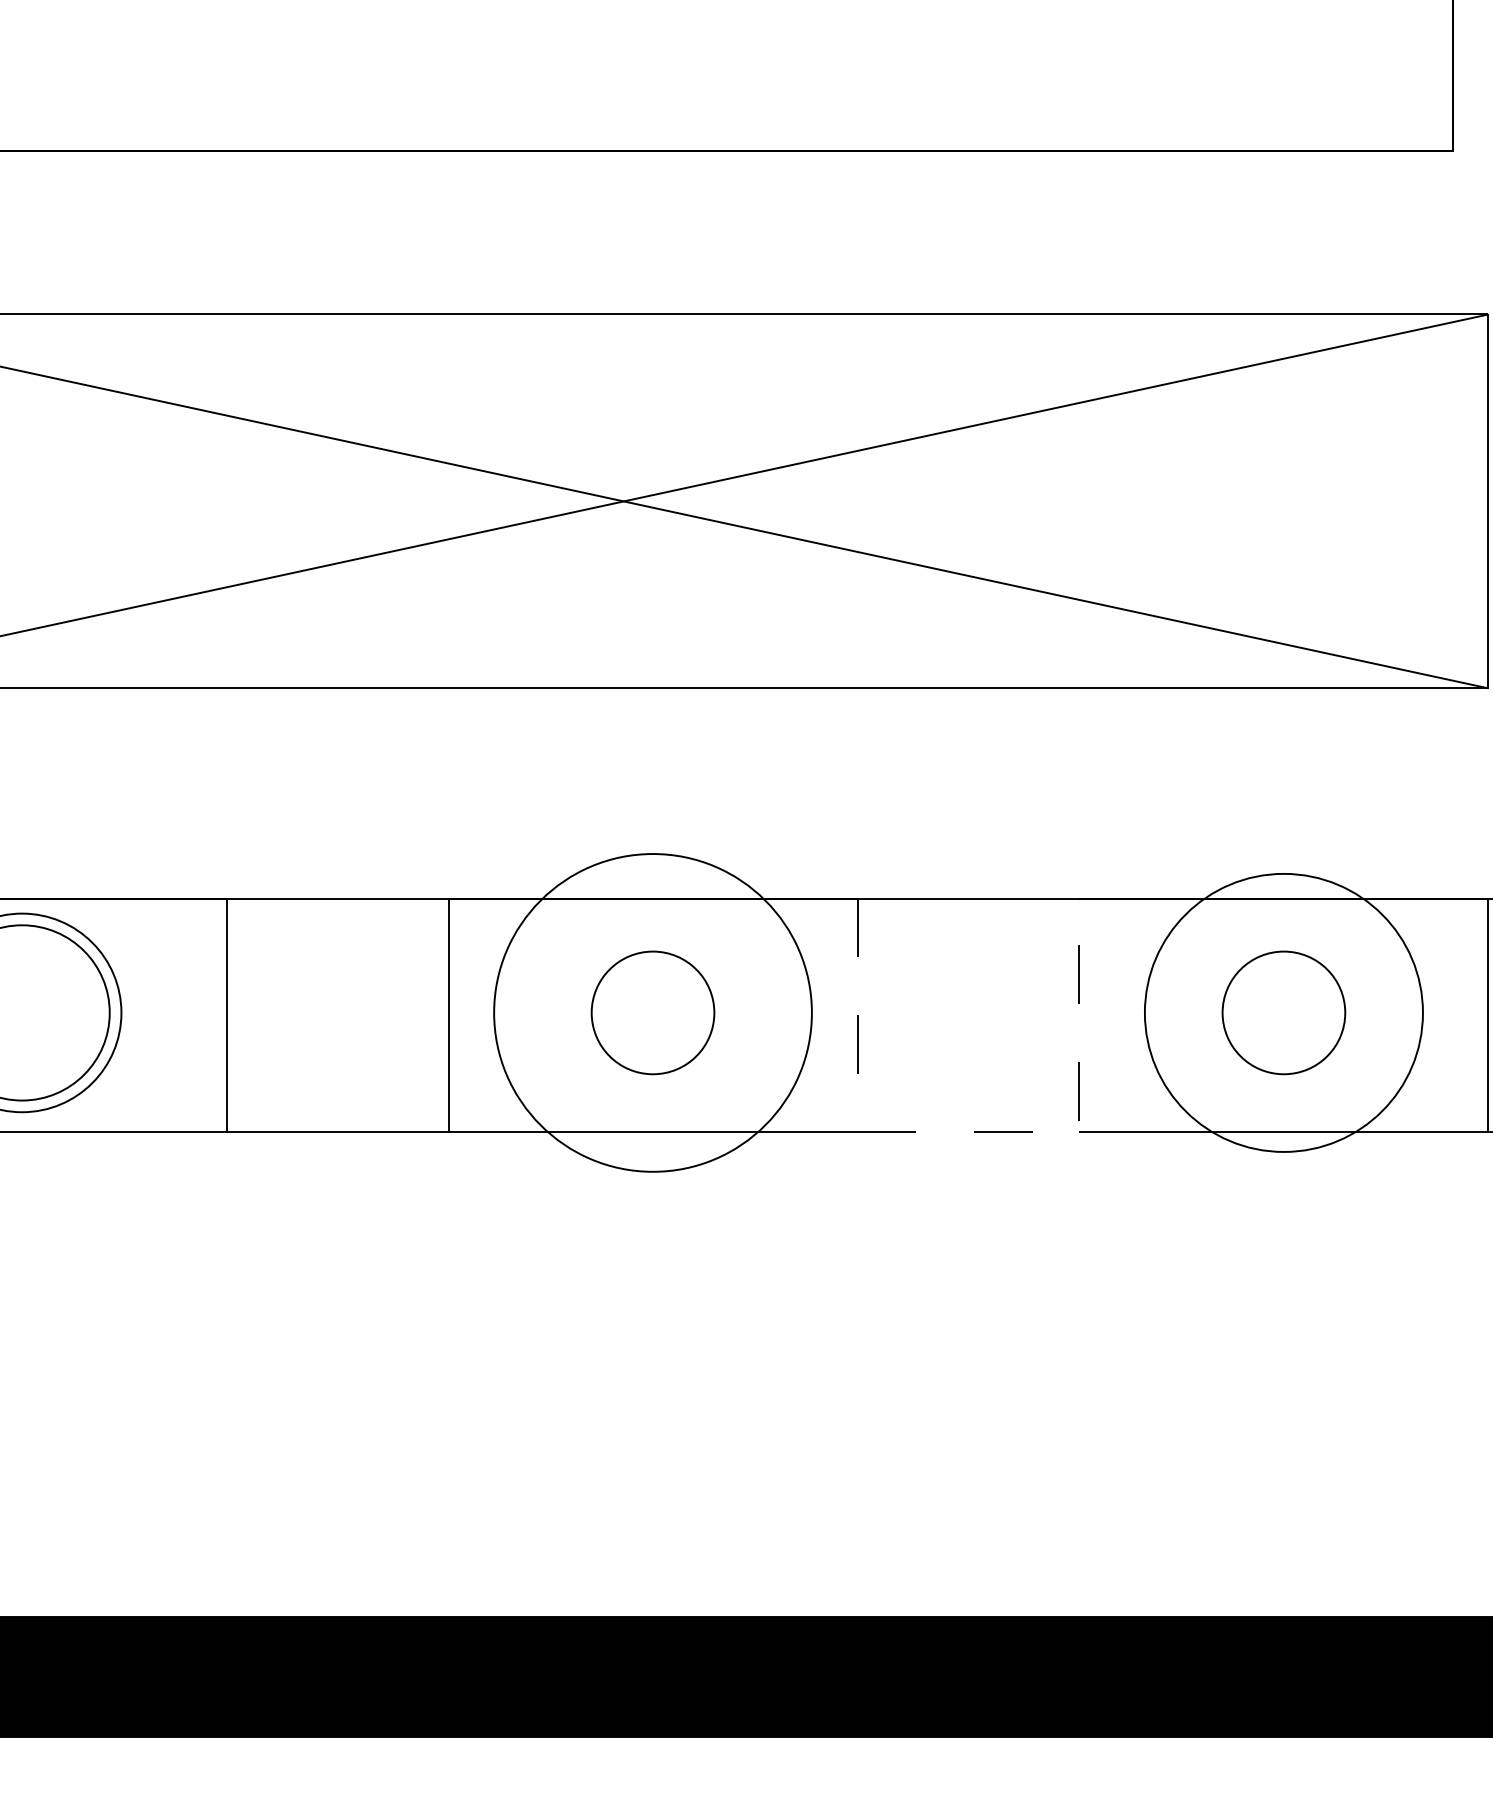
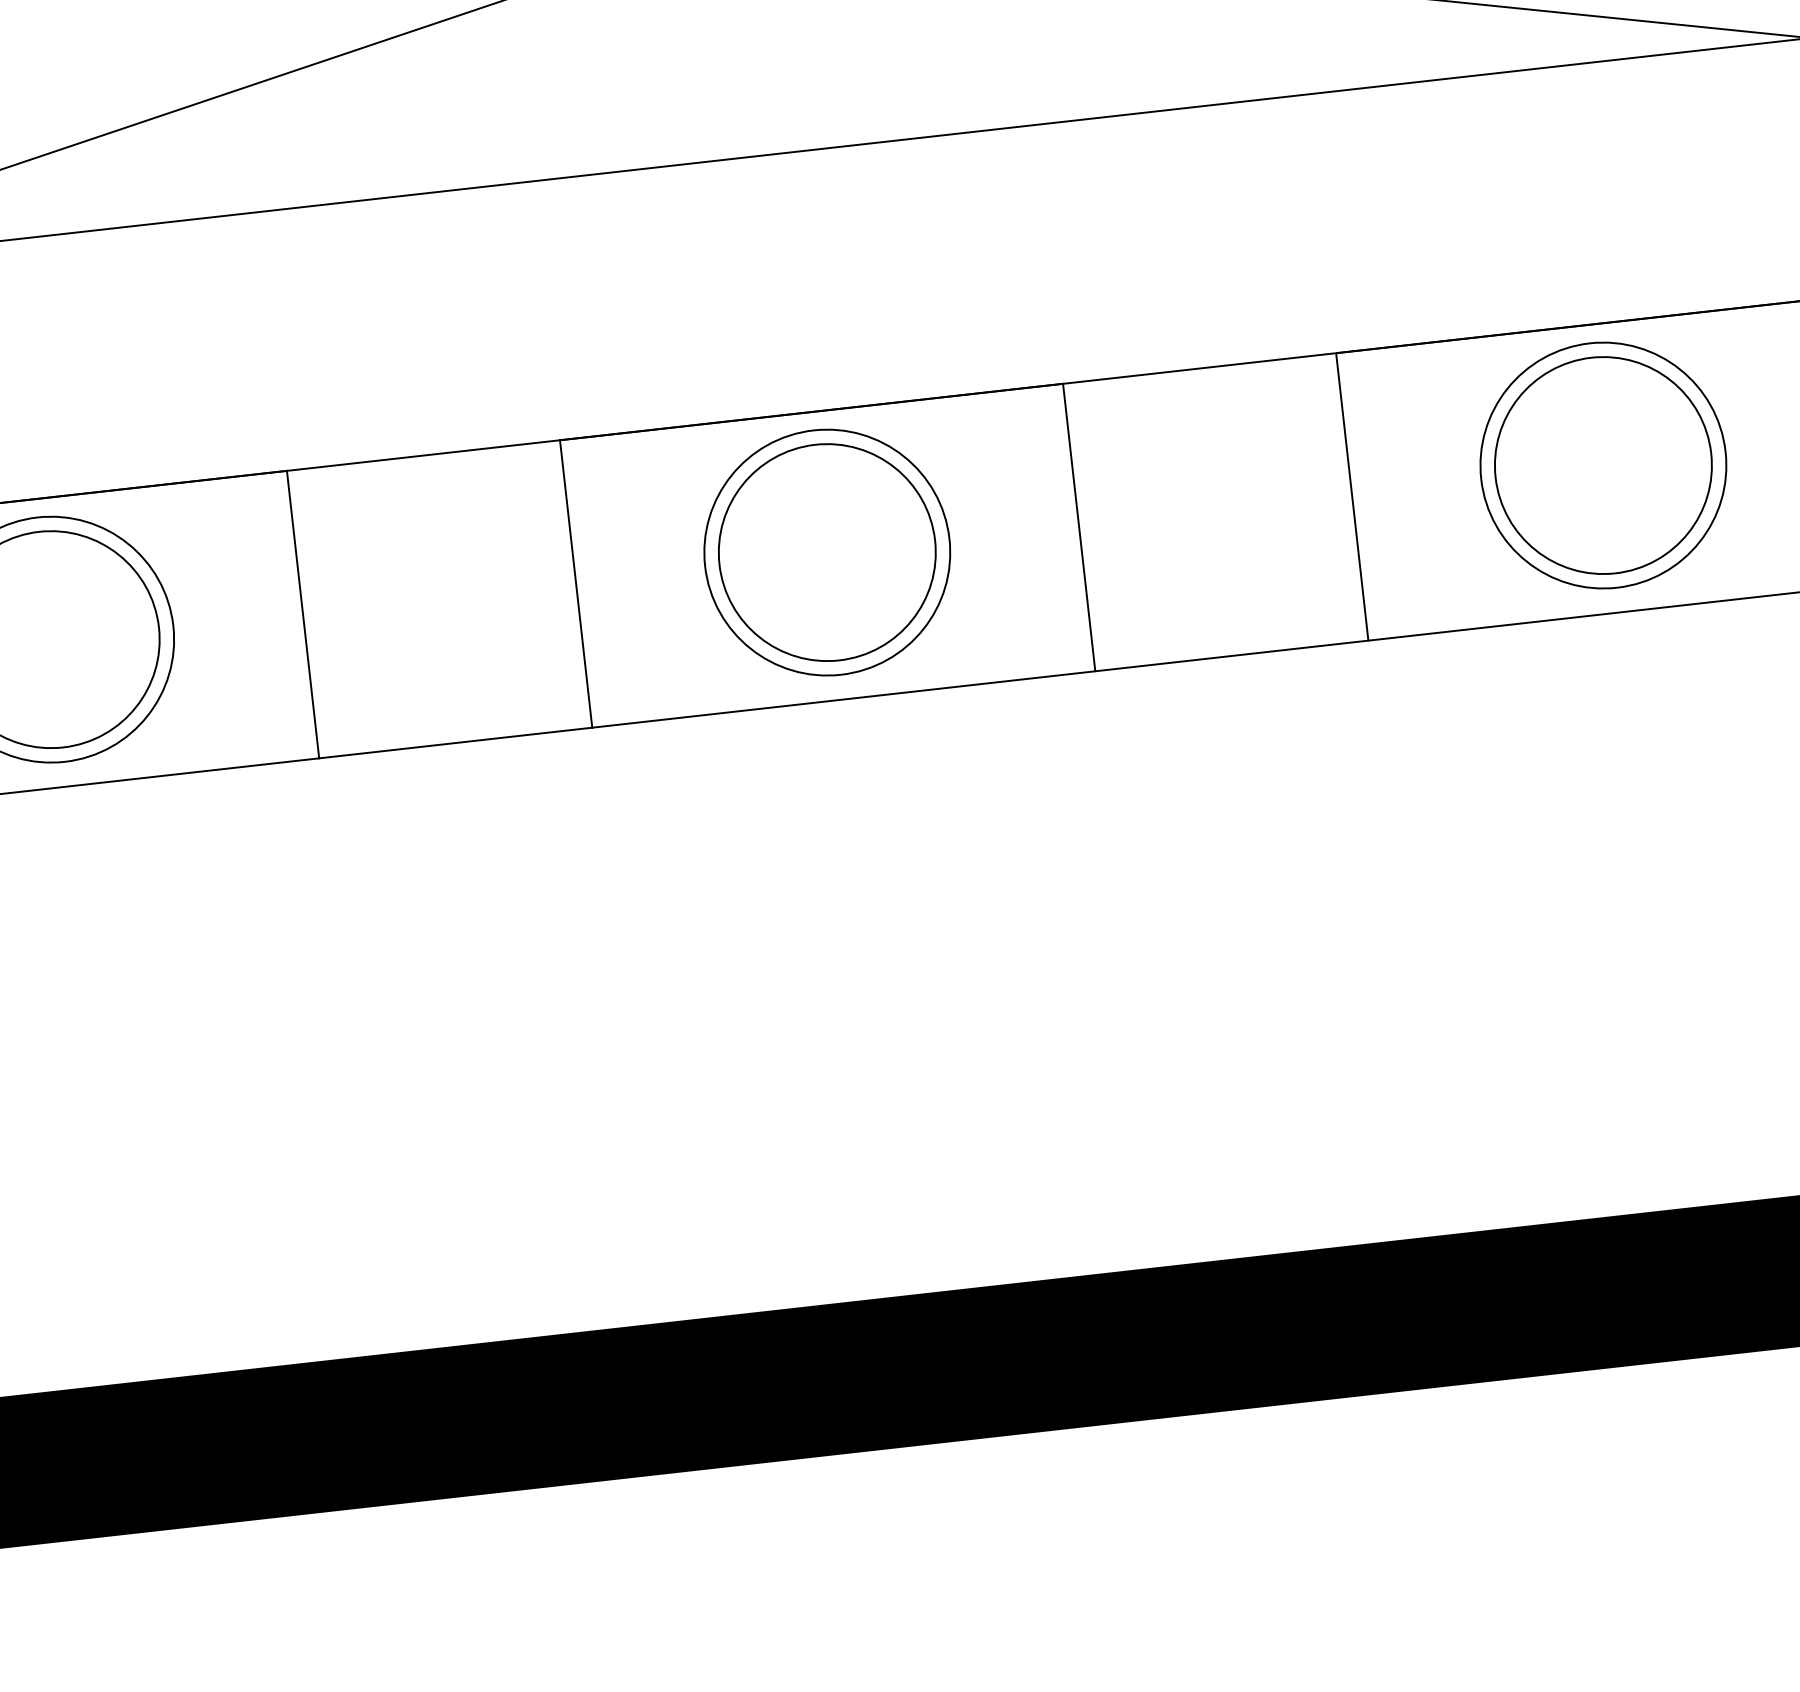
circle: (652, 1012) -> (826, 552), size x0.62
circle: (652, 1012) -> (826, 552), size x1.43
circle: (1283, 1012) -> (1602, 465), size x0.71
circle: (1283, 1012) -> (1602, 465), size x1.43
line: (968, 1132) -> (1231, 656), dashed -> solid

